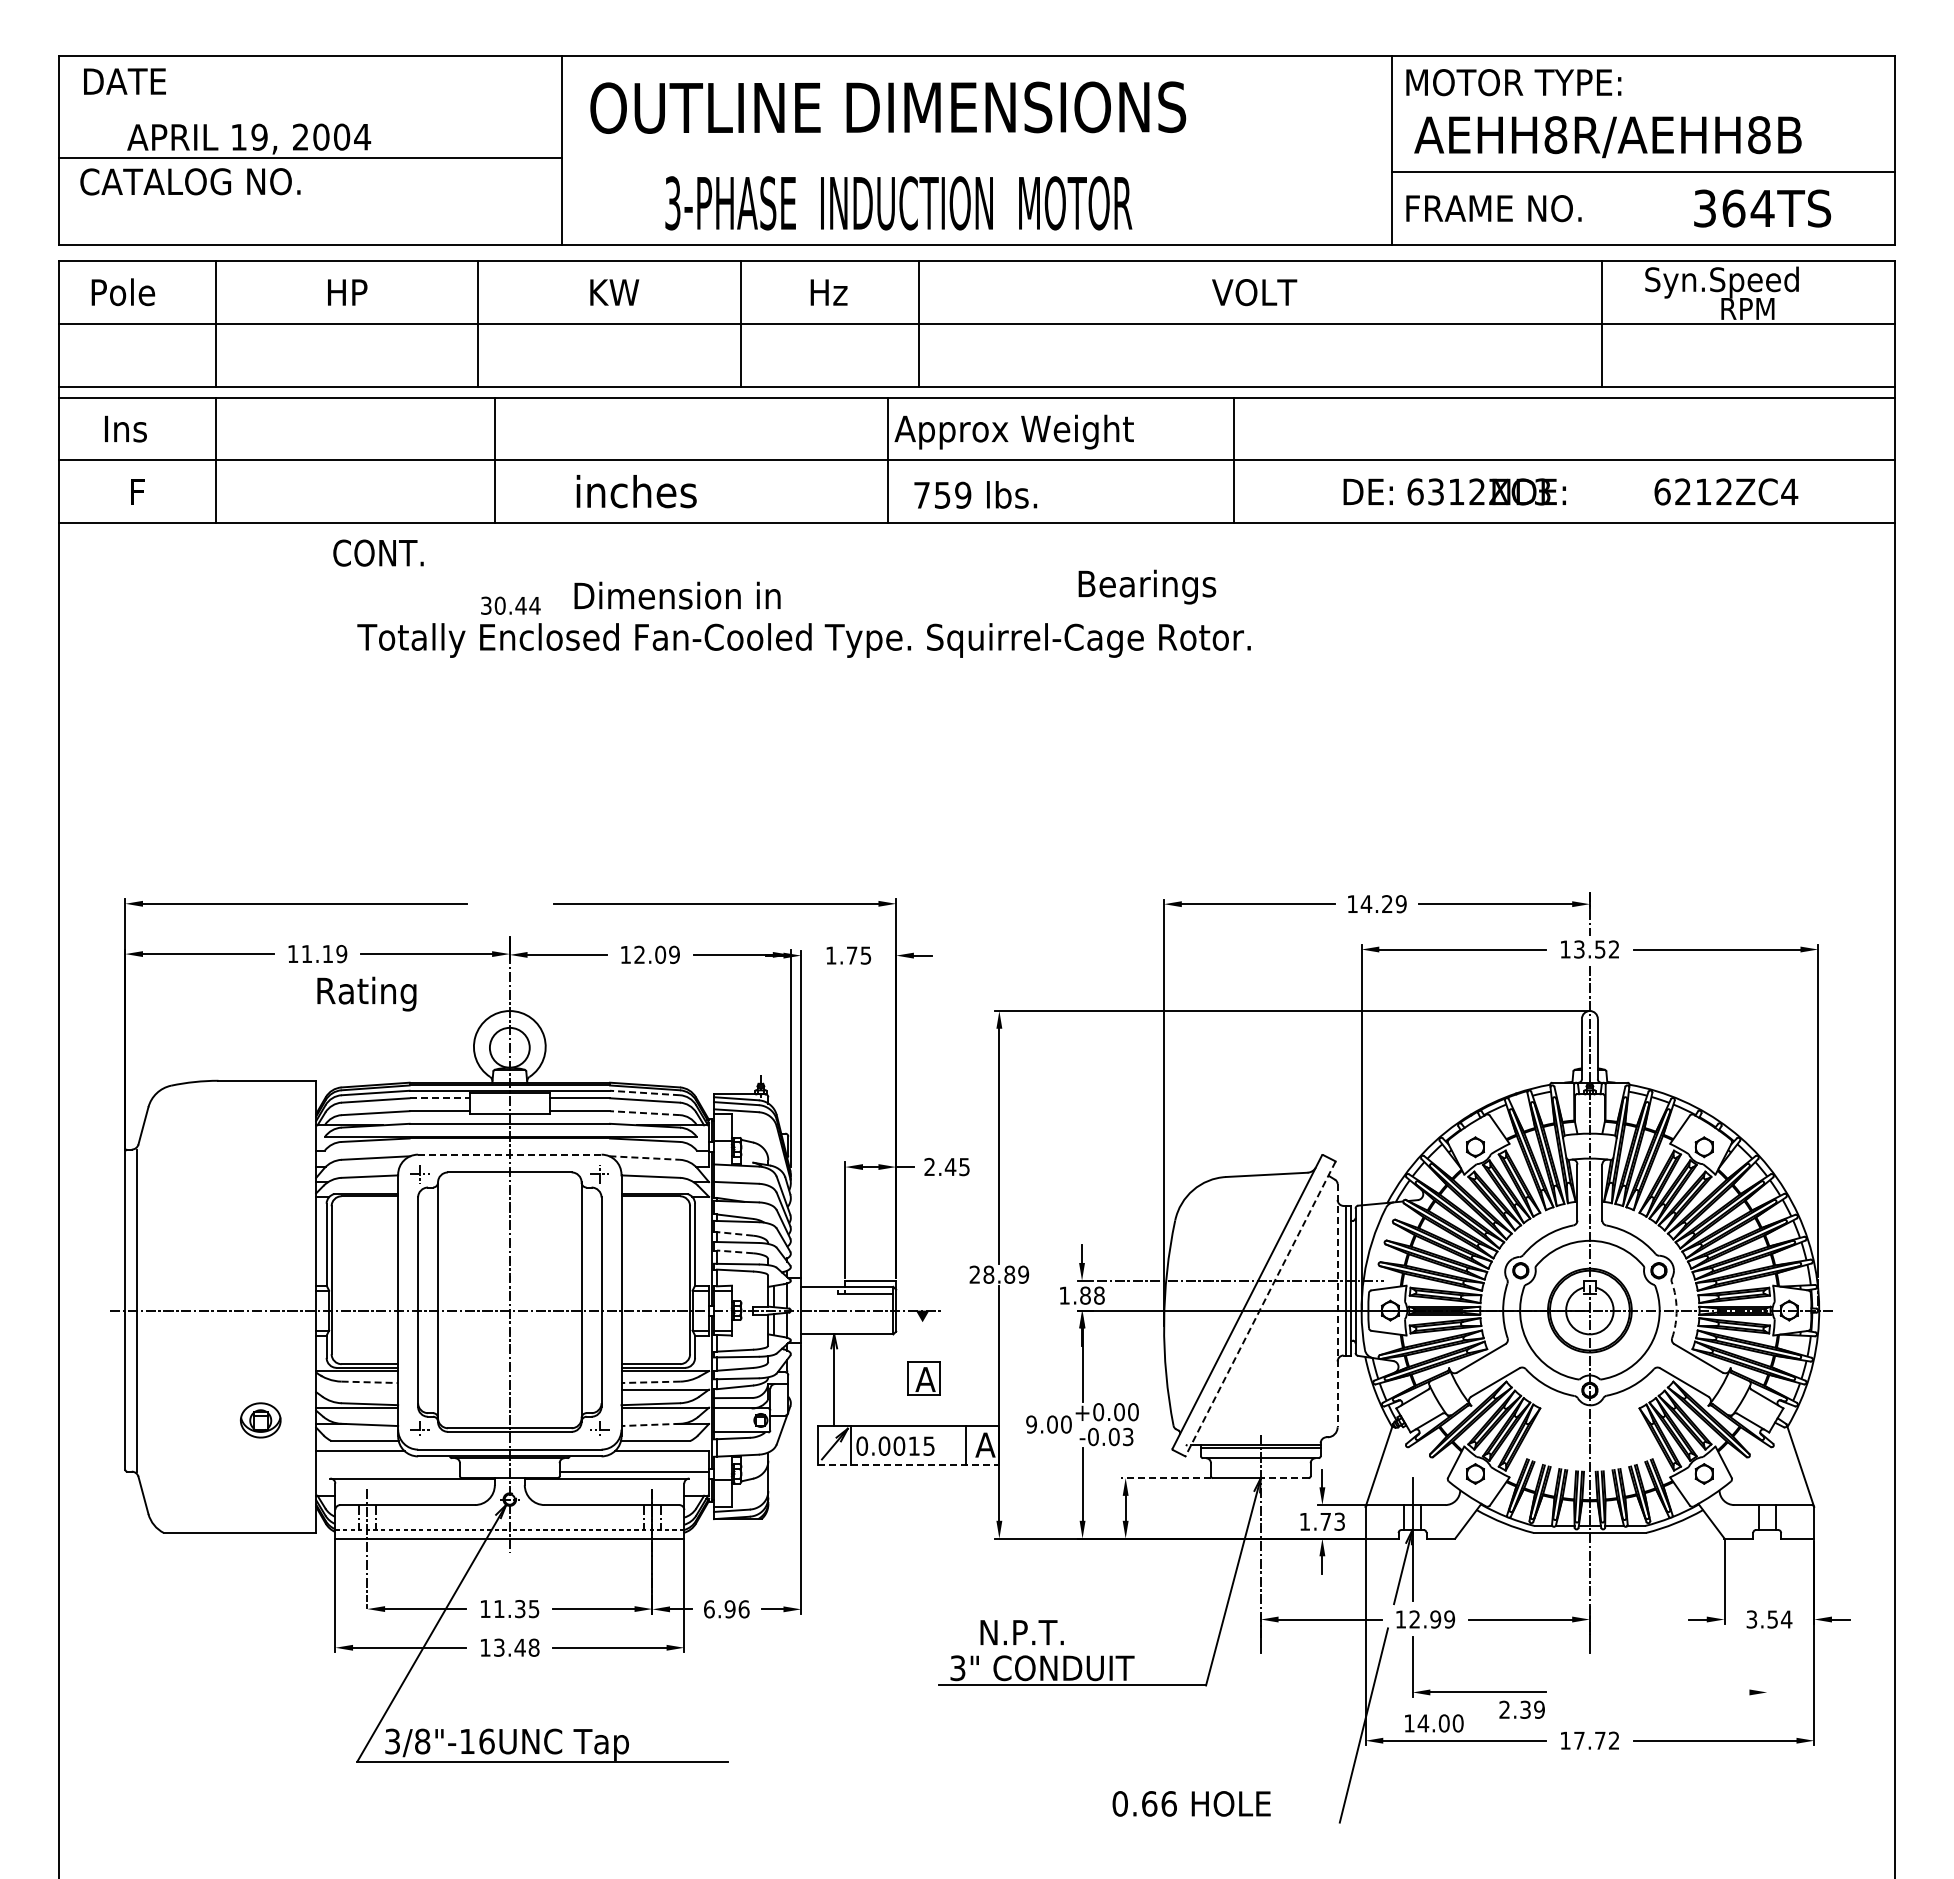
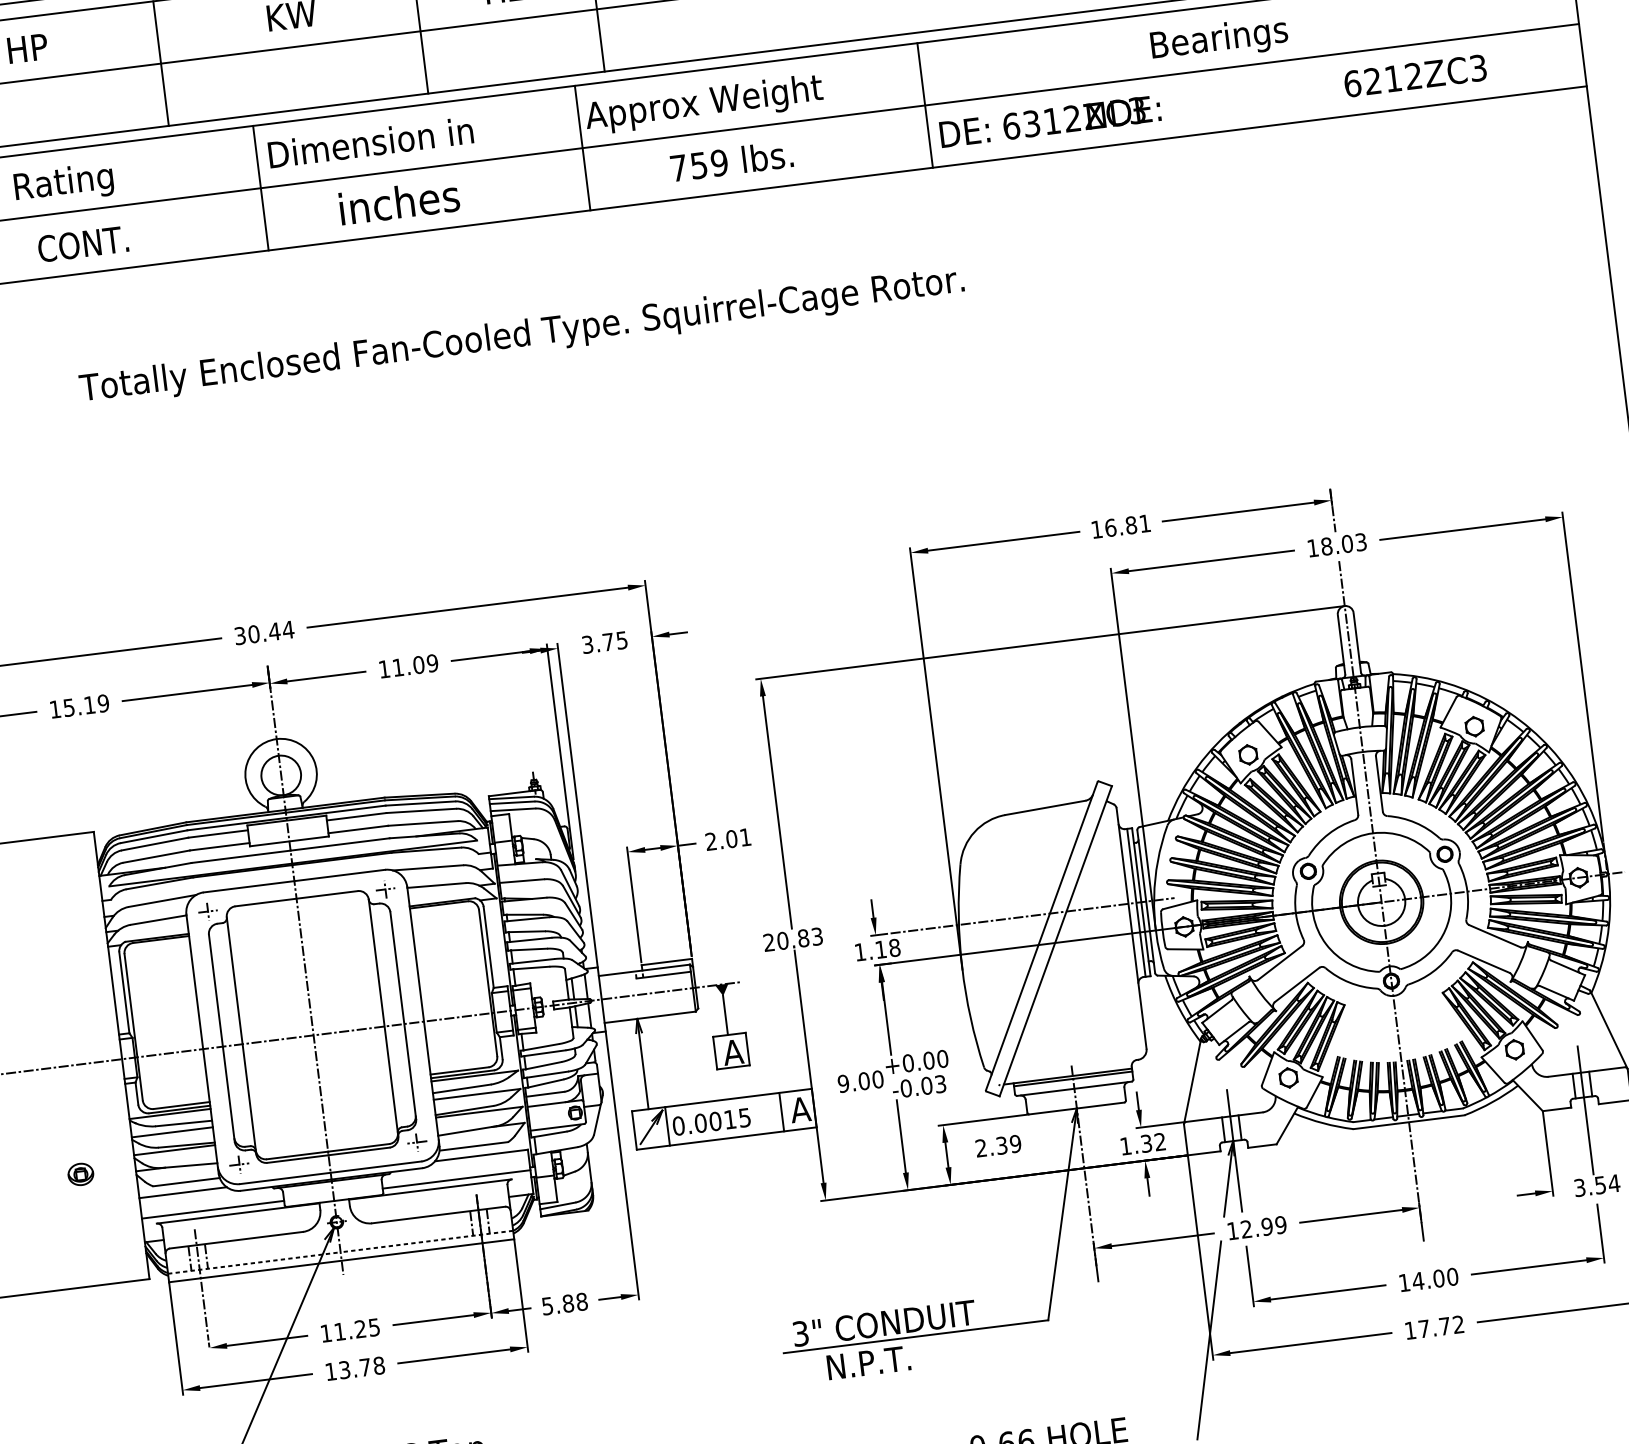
line: (495, 460) -> (260, 188), moved
text: (636, 491) -> (399, 202), moved
text: (1454, 491) -> (1049, 121), moved
text: (1789, 491) -> (1478, 67), 6212ZC4 -> 6212ZC3
text: (975, 494) -> (731, 160), moved
text: (378, 552) -> (83, 243), moved
text: (1147, 586) -> (1219, 39), moved
text: (677, 595) -> (370, 142), moved
text: (510, 605) -> (264, 632), moved
text: (1383, 904) -> (1127, 526), 14.29 -> 16.81
text: (1596, 949) -> (1343, 544), 13.52 -> 18.03
text: (306, 954) -> (68, 708), 11.19 -> 15.19
text: (639, 954) -> (397, 667), 12.09 -> 11.09
text: (831, 955) -> (587, 644), 1.75 -> 3.75
text: (366, 993) -> (63, 183), moved
line: (644, 1092) -> (419, 803), dashed -> solid
line: (440, 1098) -> (218, 834), dashed -> solid
line: (644, 1113) -> (422, 823), dashed -> solid
line: (509, 1154) -> (294, 881), dashed -> solid
line: (645, 1158) -> (429, 868), dashed -> solid
text: (956, 1166) -> (737, 837), 2.45 -> 2.01
line: (734, 1233) -> (526, 931), dashed -> solid
line: (734, 1251) -> (528, 949), dashed -> solid
text: (1006, 1274) -> (800, 938), 28.89 -> 20.83
text: (1085, 1295) -> (881, 949), 1.88 -> 1.18
line: (1337, 1305) -> (1131, 928), dashed -> solid
line: (1260, 1308) -> (1055, 940), dashed -> solid
arc: (1676, 1310) -> (1467, 891), dashed -> solid
line: (922, 1341) -> (725, 1015), added
line: (370, 1382) -> (184, 1123), dashed -> solid
line: (650, 1382) -> (461, 1089), dashed -> solid
line: (357, 1389) -> (172, 1132), added
part: (260, 1419) -> (80, 1173), size x0.62
line: (650, 1424) -> (466, 1130), dashed -> solid
line: (908, 1464) -> (726, 1138), dashed -> solid
line: (387, 1471) -> (212, 1209), added
line: (1165, 1478) -> (982, 1120), dashed -> solid
line: (1284, 1478) -> (1100, 1105), dashed -> solid
text: (1332, 1521) -> (1153, 1142), 1.73 -> 1.32
line: (1767, 1542) -> (1585, 1109), added
text: (520, 1609) -> (360, 1329), 11.35 -> 11.25
text: (726, 1609) -> (564, 1304), 6.96 -> 5.88
text: (1021, 1632) -> (868, 1362), moved
text: (519, 1647) -> (364, 1367), 13.48 -> 13.78
line: (1767, 1667) -> (1601, 1233), added
line: (1691, 1692) -> (1529, 1267), added
text: (1521, 1709) -> (997, 1145), moved
text: (1434, 1723) -> (1429, 1279), moved

